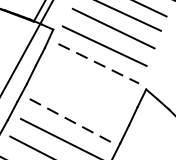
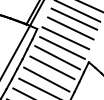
line: (98, 62) -> (62, 47), dashed -> solid
line: (89, 80) -> (57, 57), added
line: (80, 98) -> (52, 67), added
line: (69, 120) -> (46, 79), dashed -> solid

